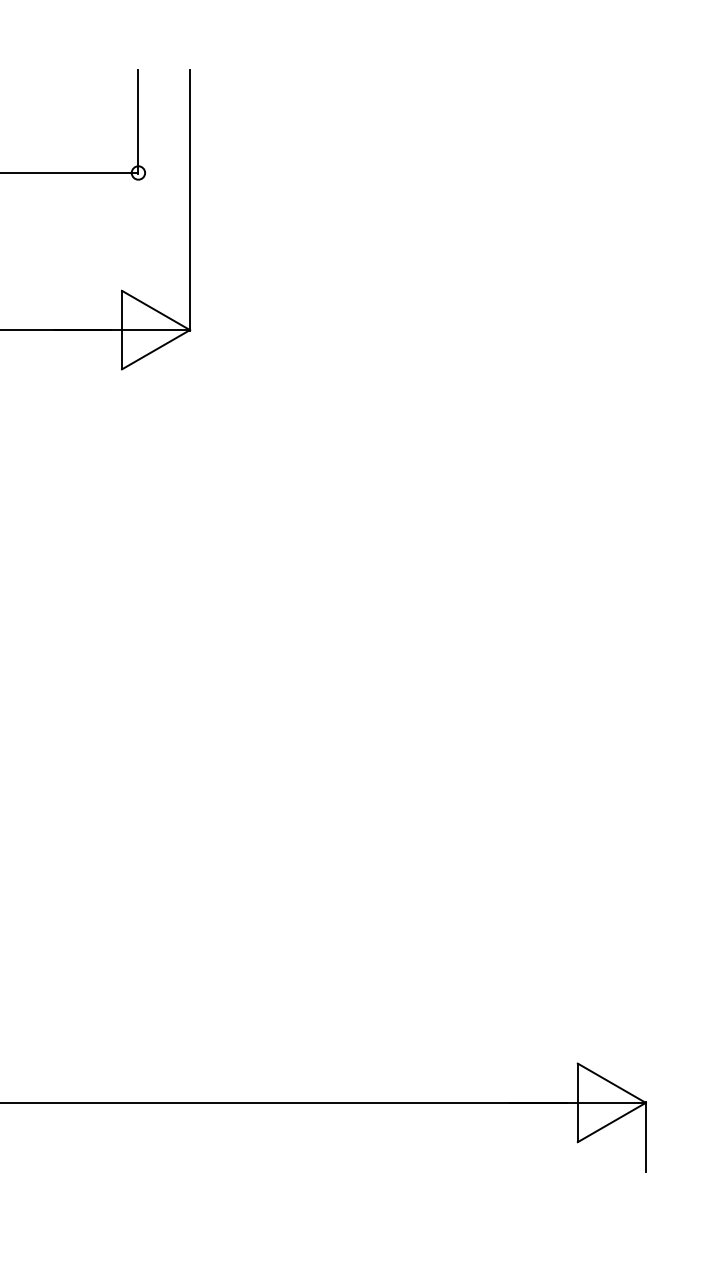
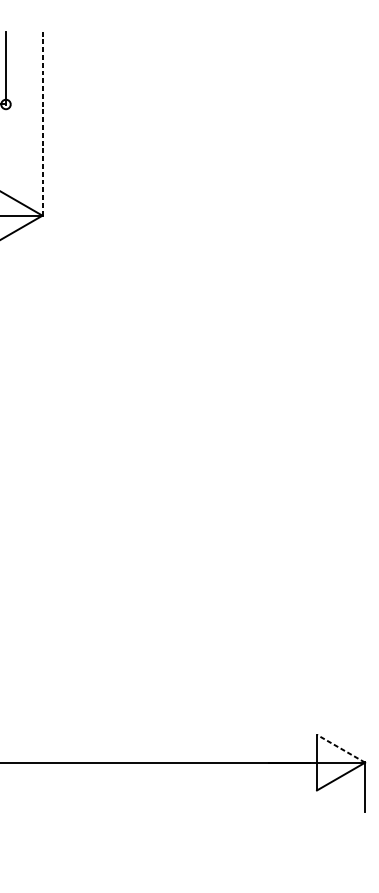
line: (190, 200) -> (42, 123), solid -> dashed
line: (611, 1083) -> (340, 748), solid -> dashed

